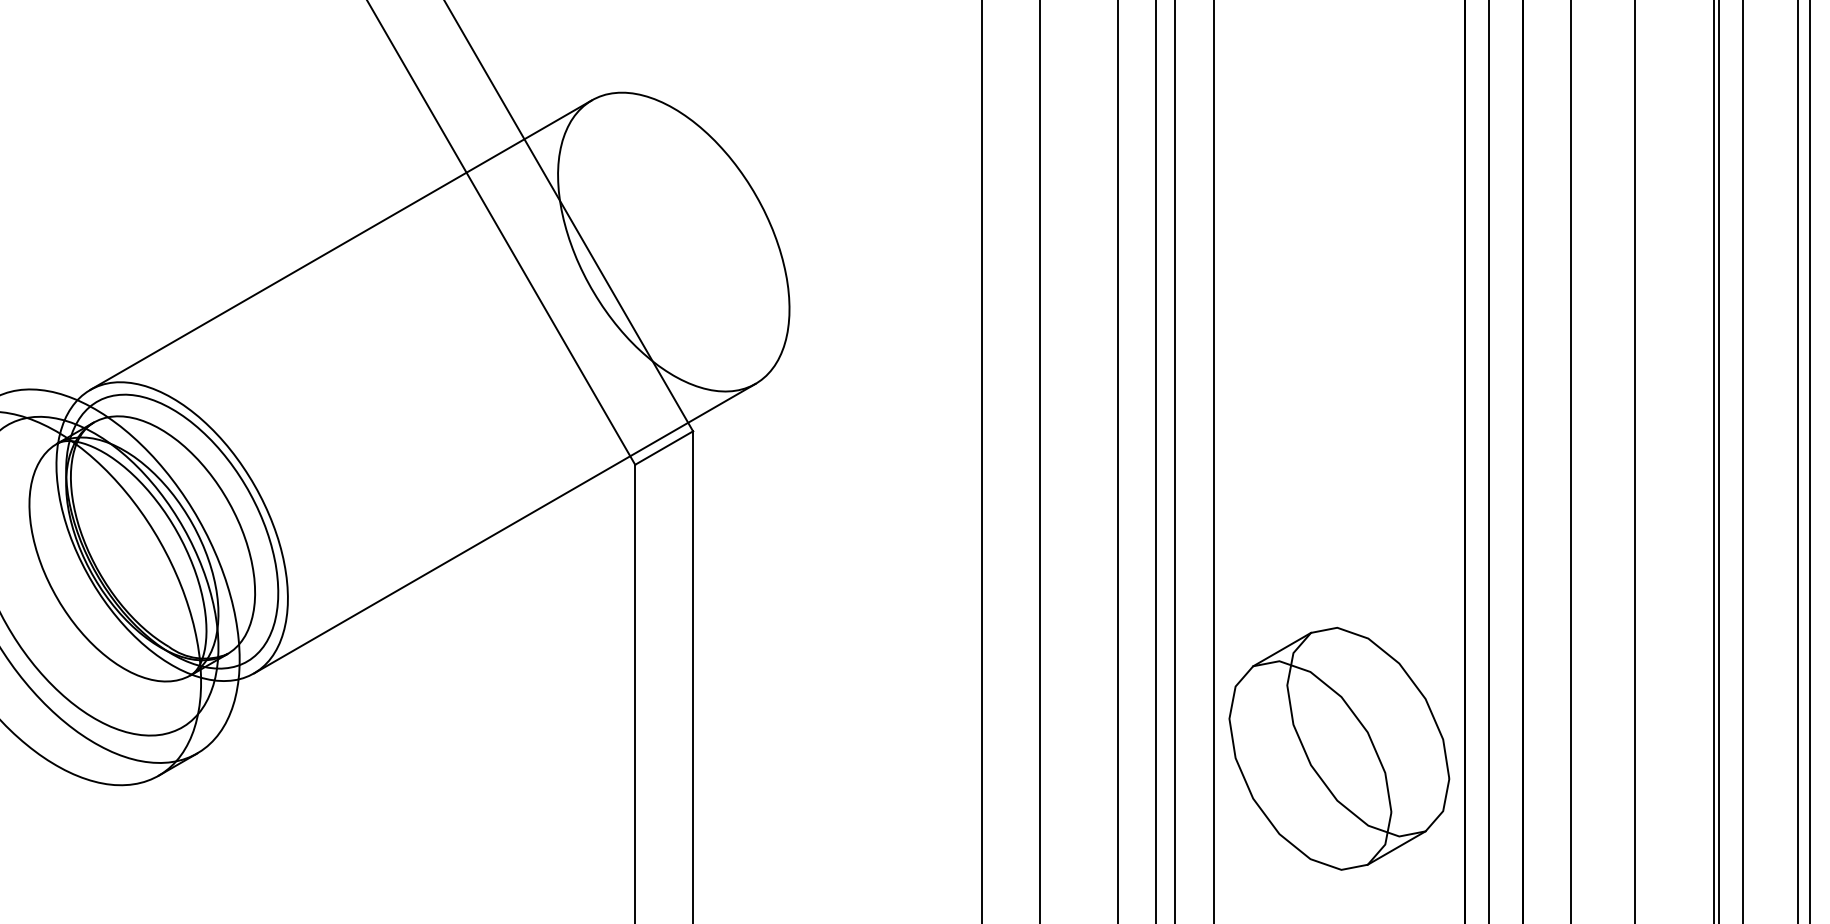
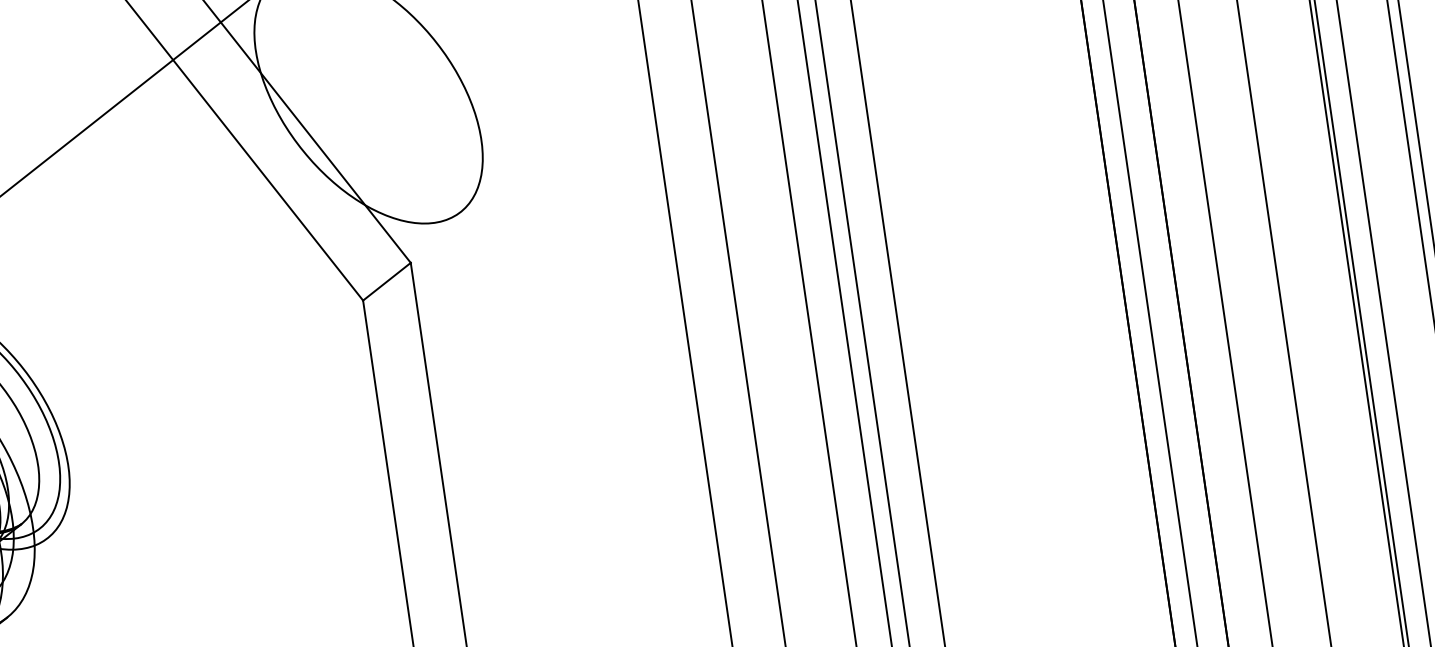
line: (504, 528) -> (253, 375), removed
part: (1339, 748) -> (1033, 463), removed

